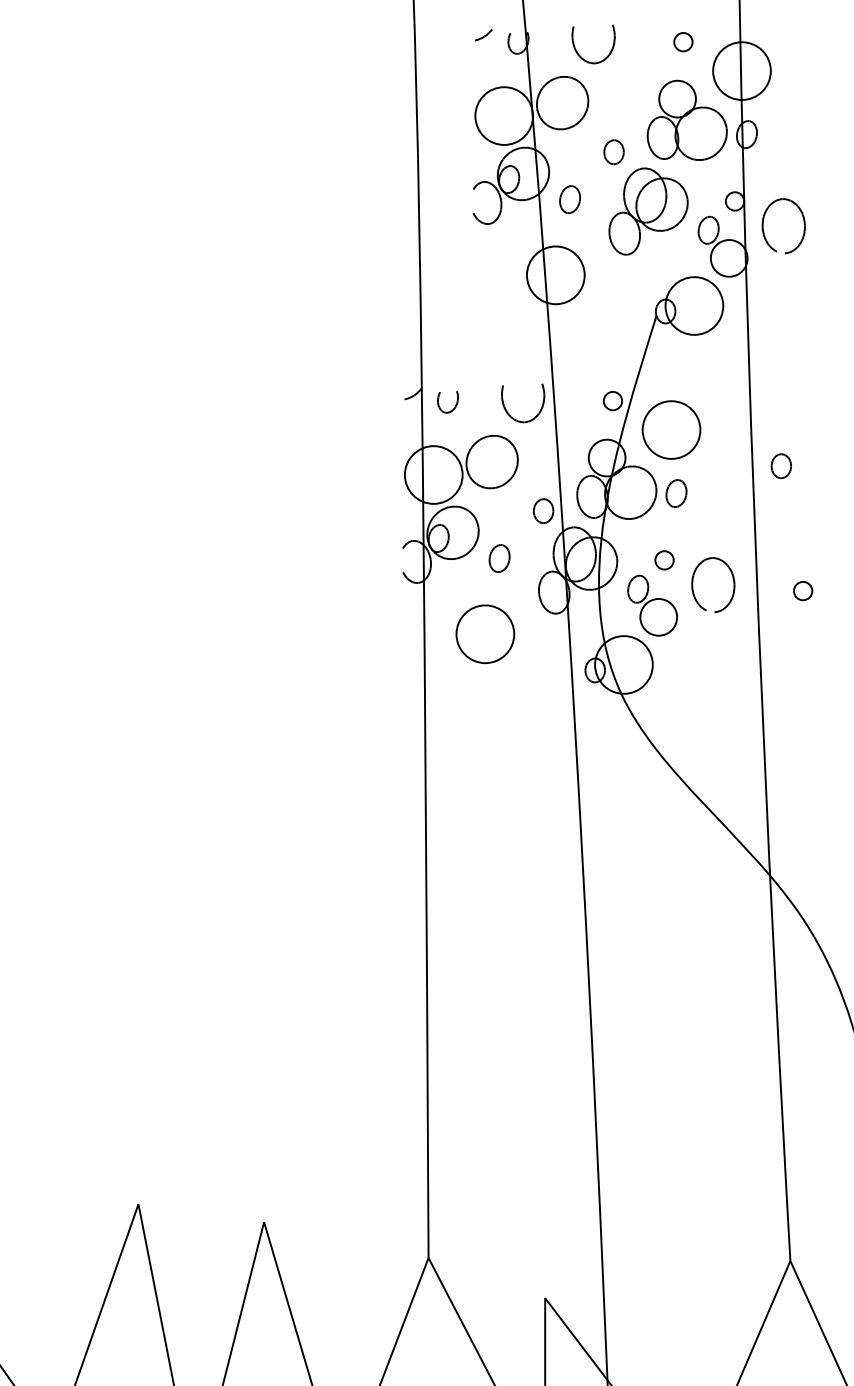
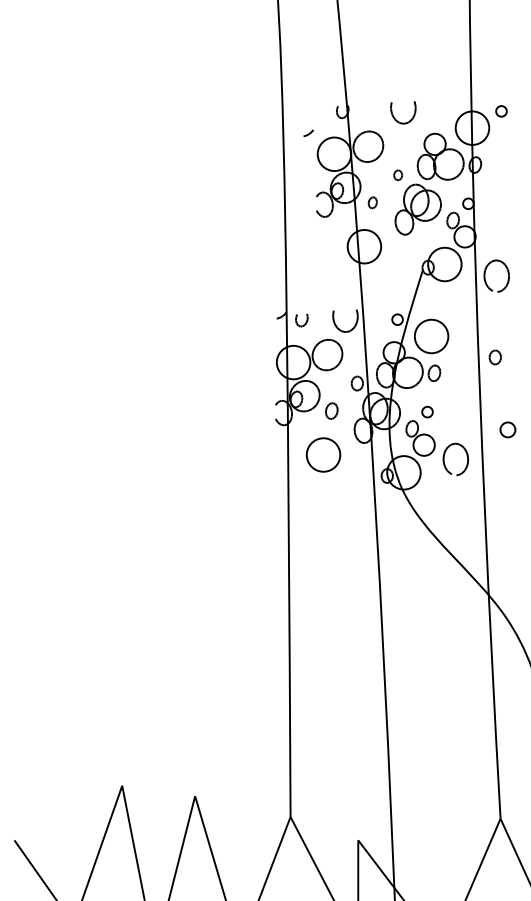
part: (483, 35) -> (308, 133), moved
circle: (683, 42) -> (501, 111), moved
part: (578, 50) -> (394, 116), moved
part: (612, 152) -> (397, 175), size x0.7
part: (569, 199) -> (372, 202), size x0.7
part: (764, 225) -> (485, 275), moved
part: (695, 576) -> (445, 454), moved
circle: (802, 590) -> (507, 429), size x1.4

